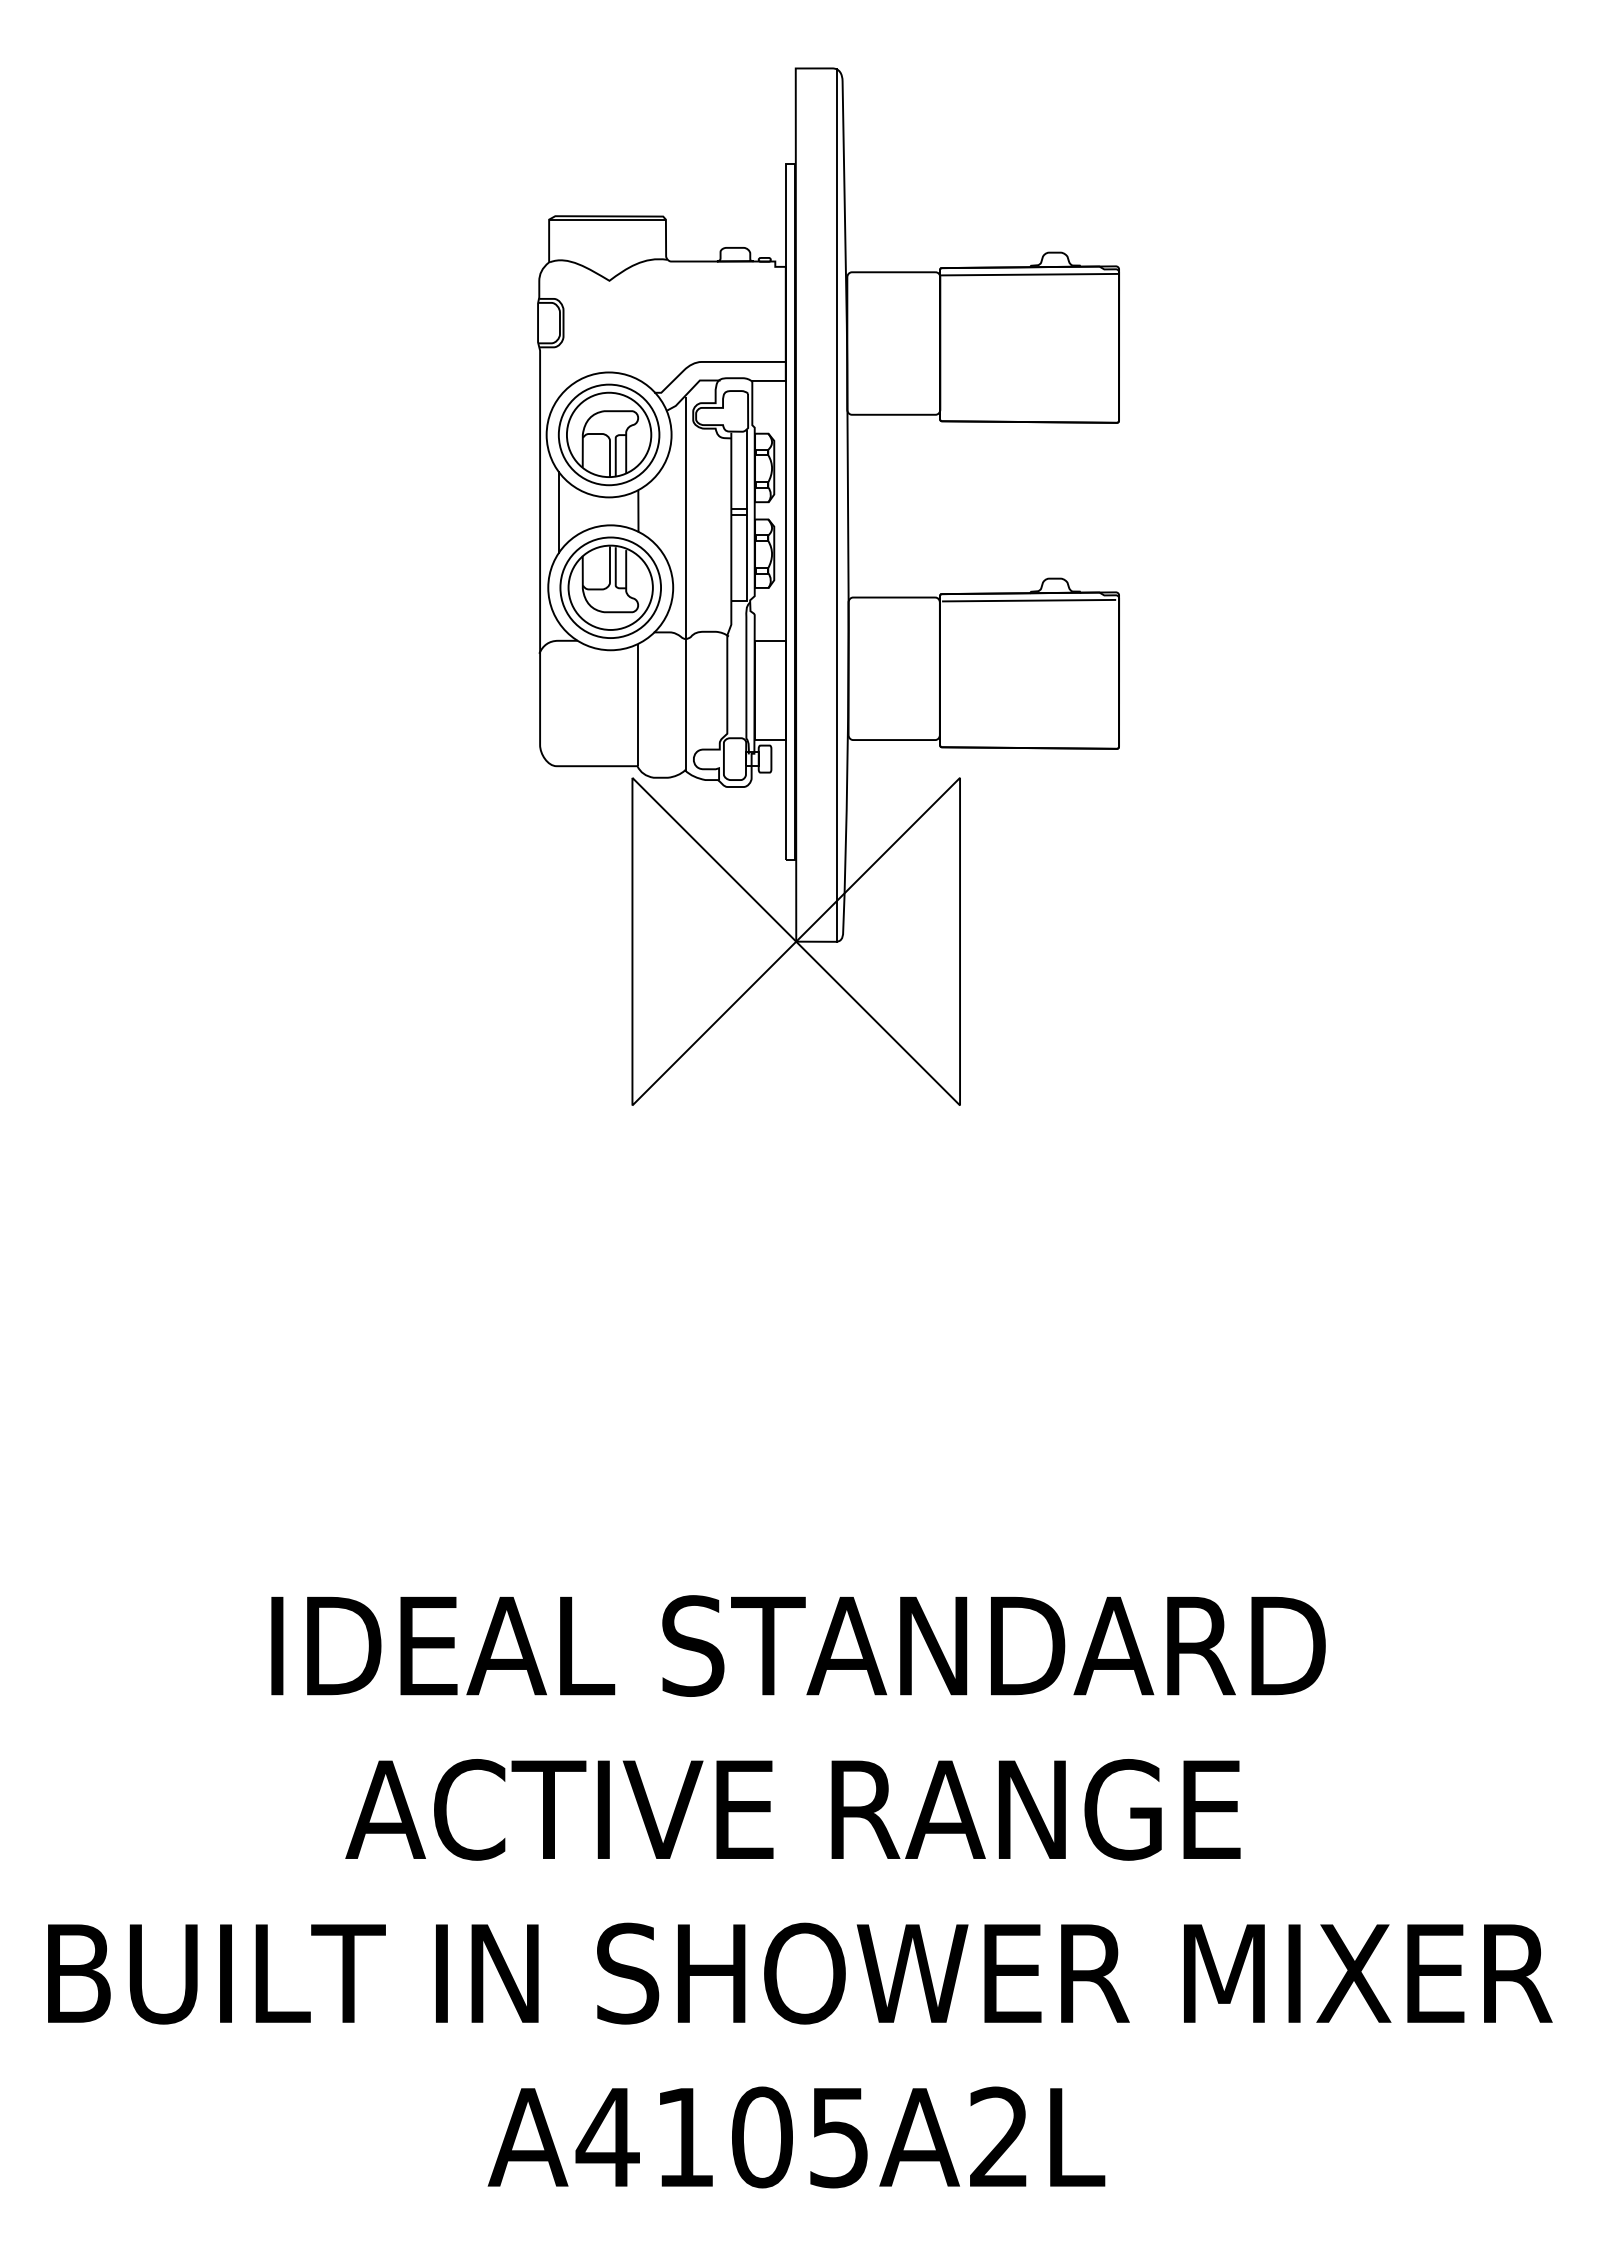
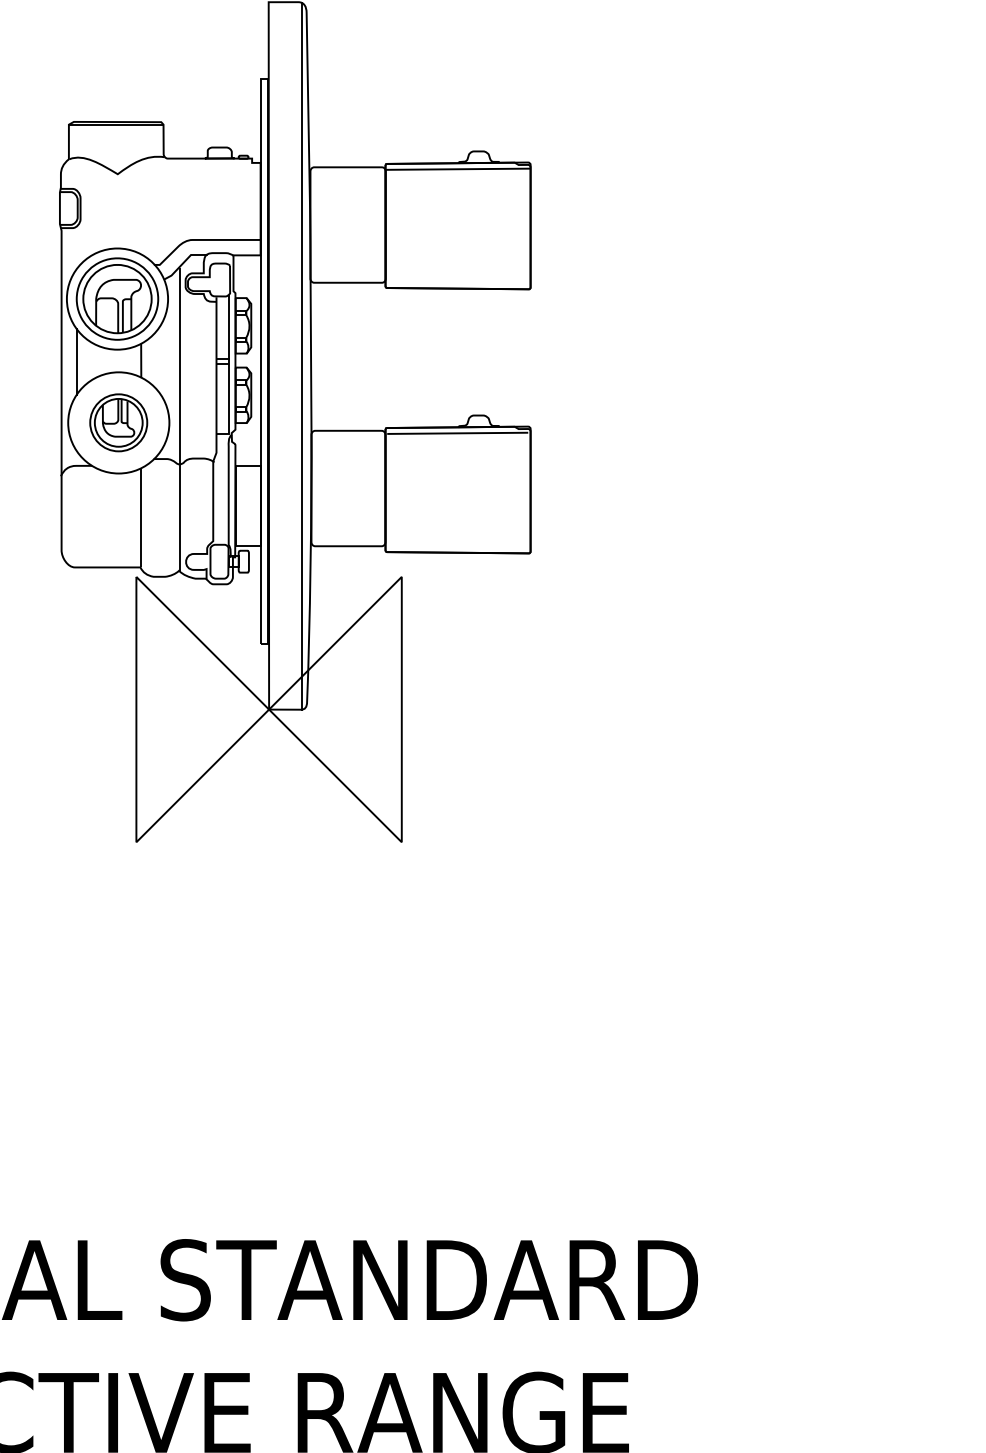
part: (610, 587) -> (118, 422), size x0.7

